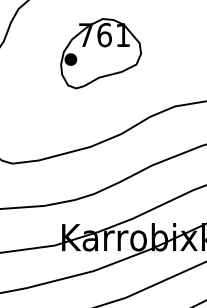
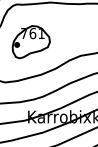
part: (99, 54) -> (30, 42), moved

